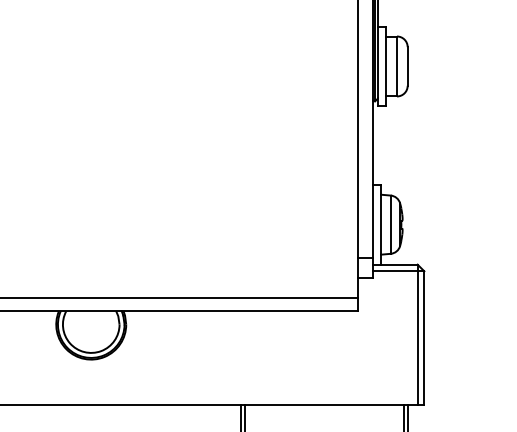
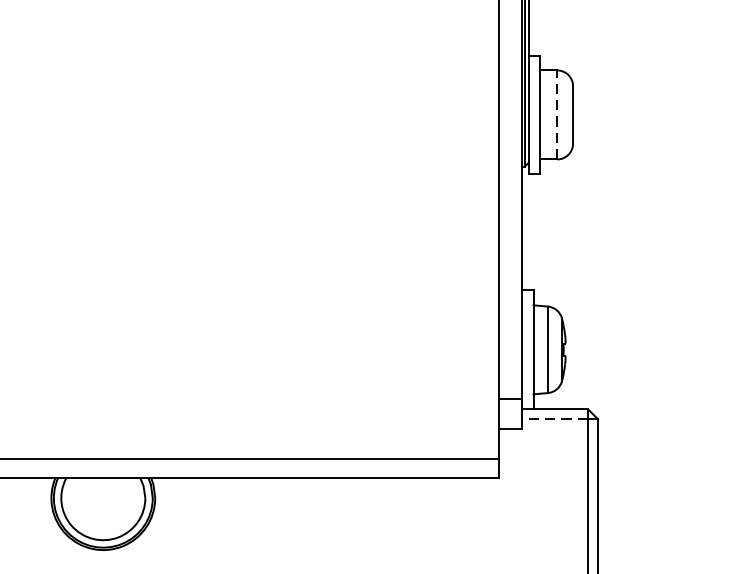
line: (397, 66) -> (557, 114), solid -> dashed
line: (394, 271) -> (553, 419), solid -> dashed

